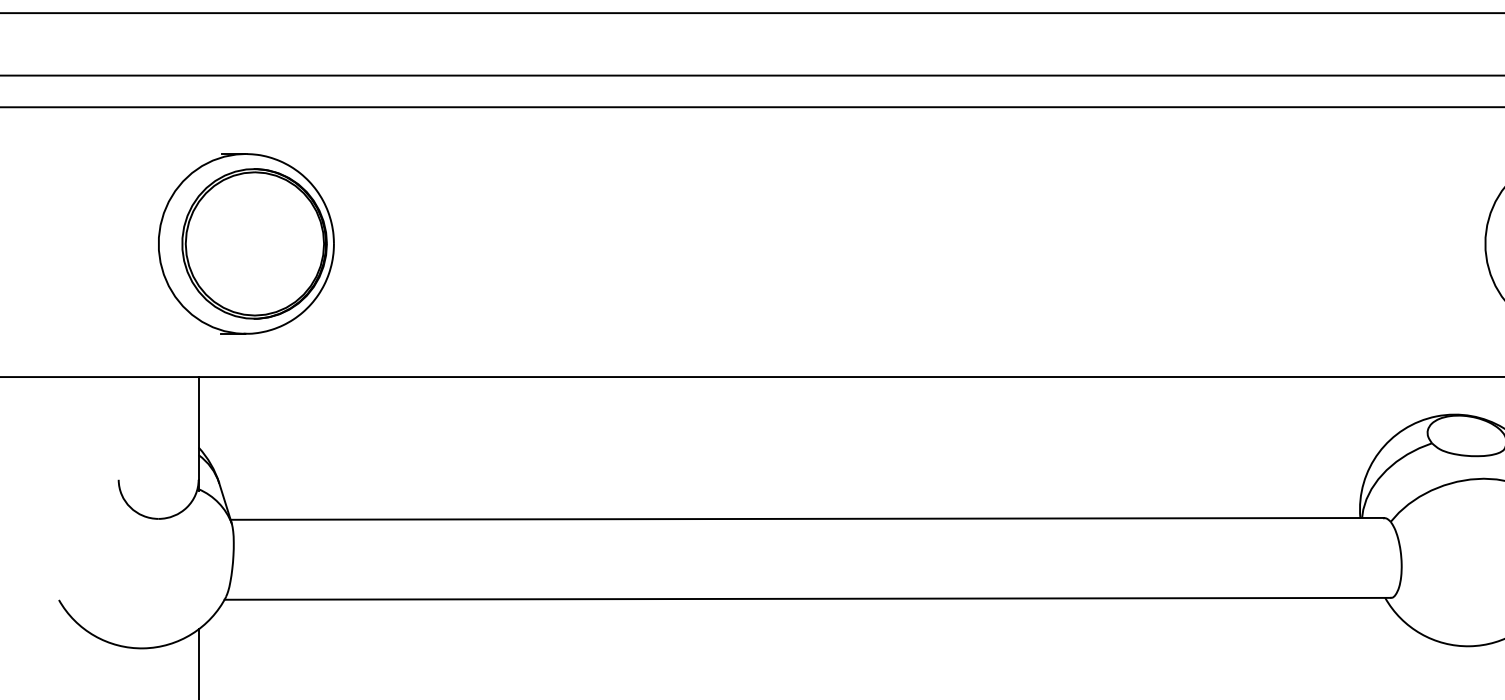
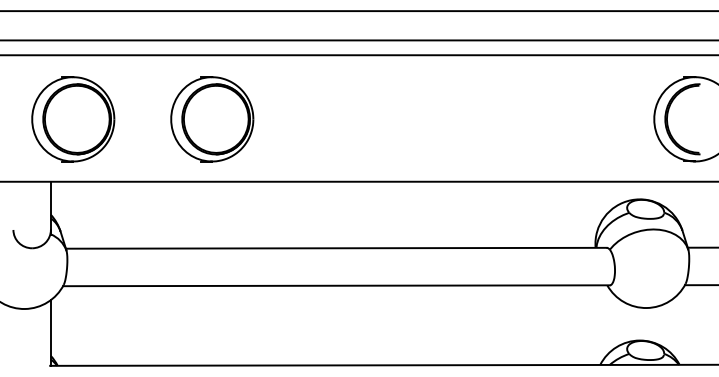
part: (543, 244) -> (212, 119), added

